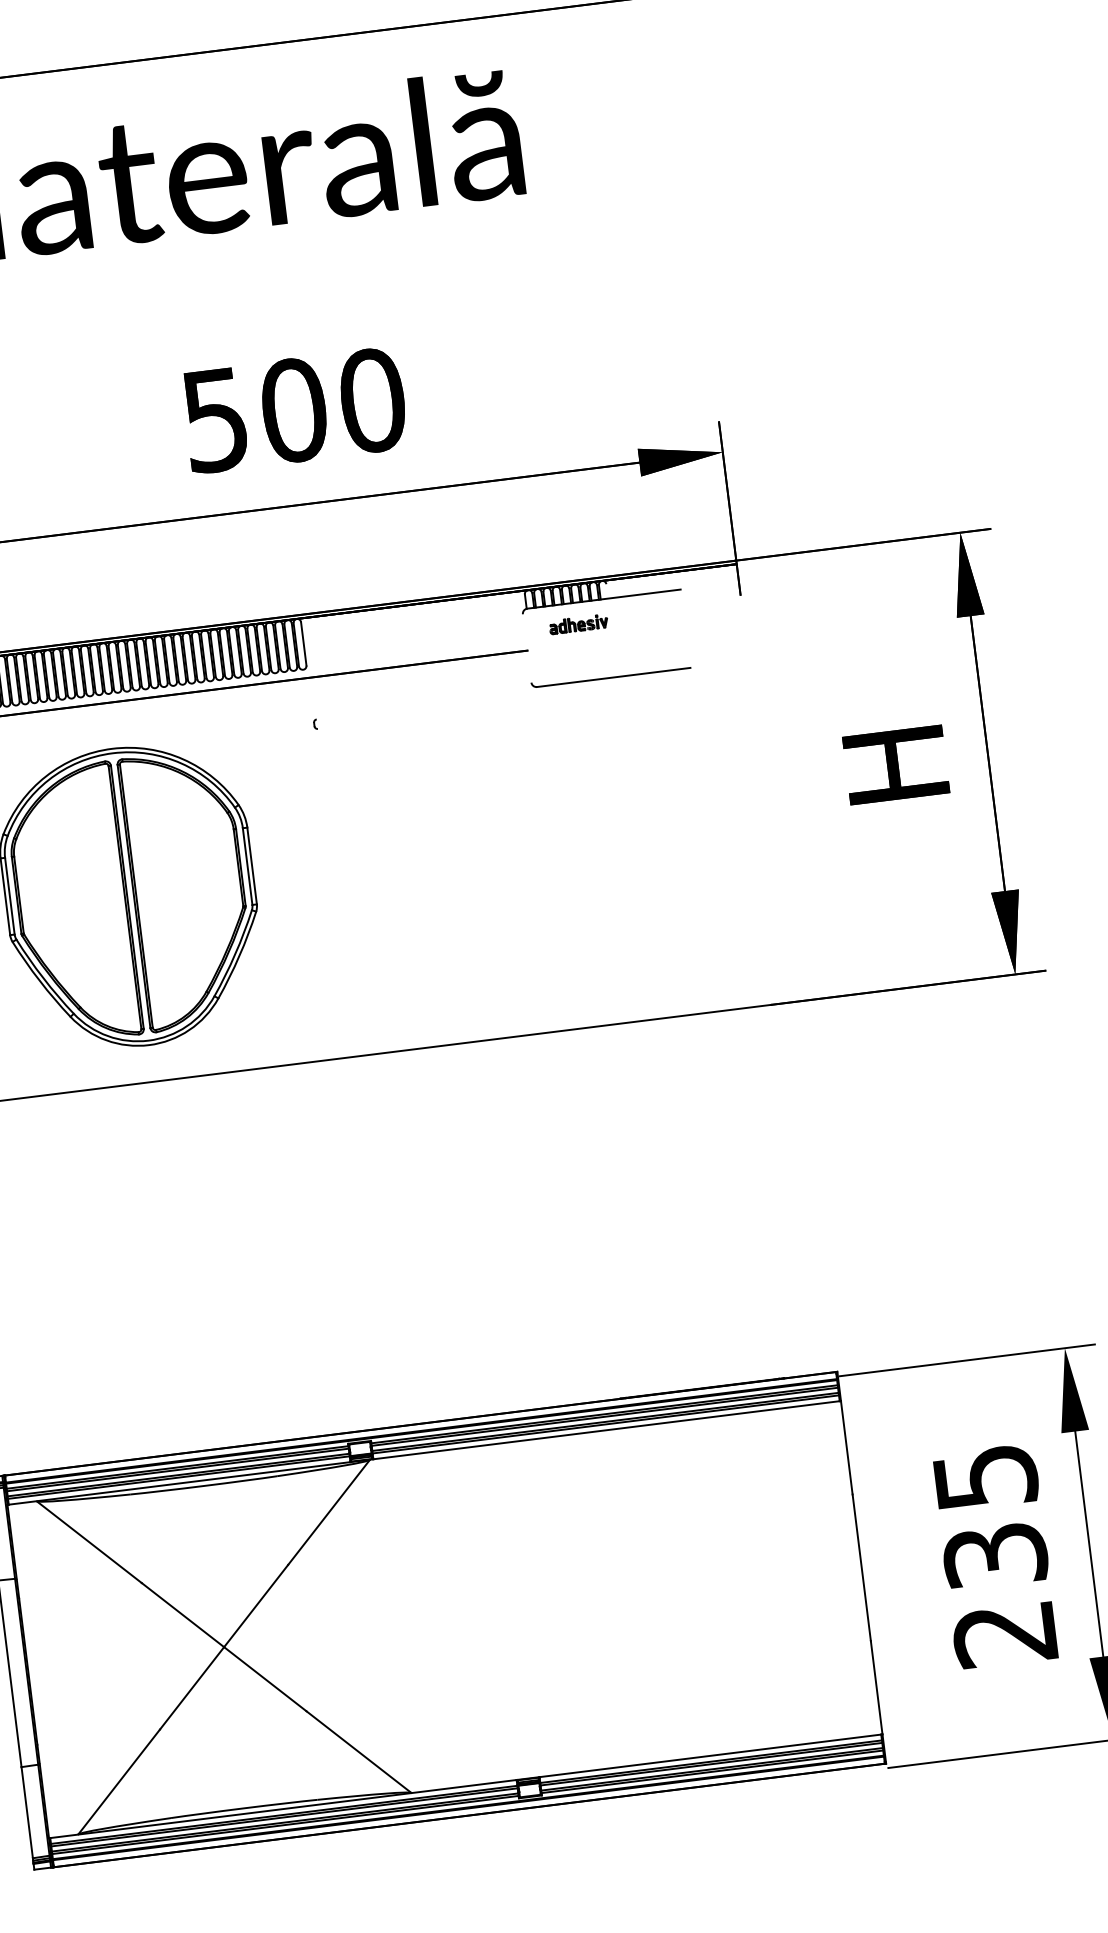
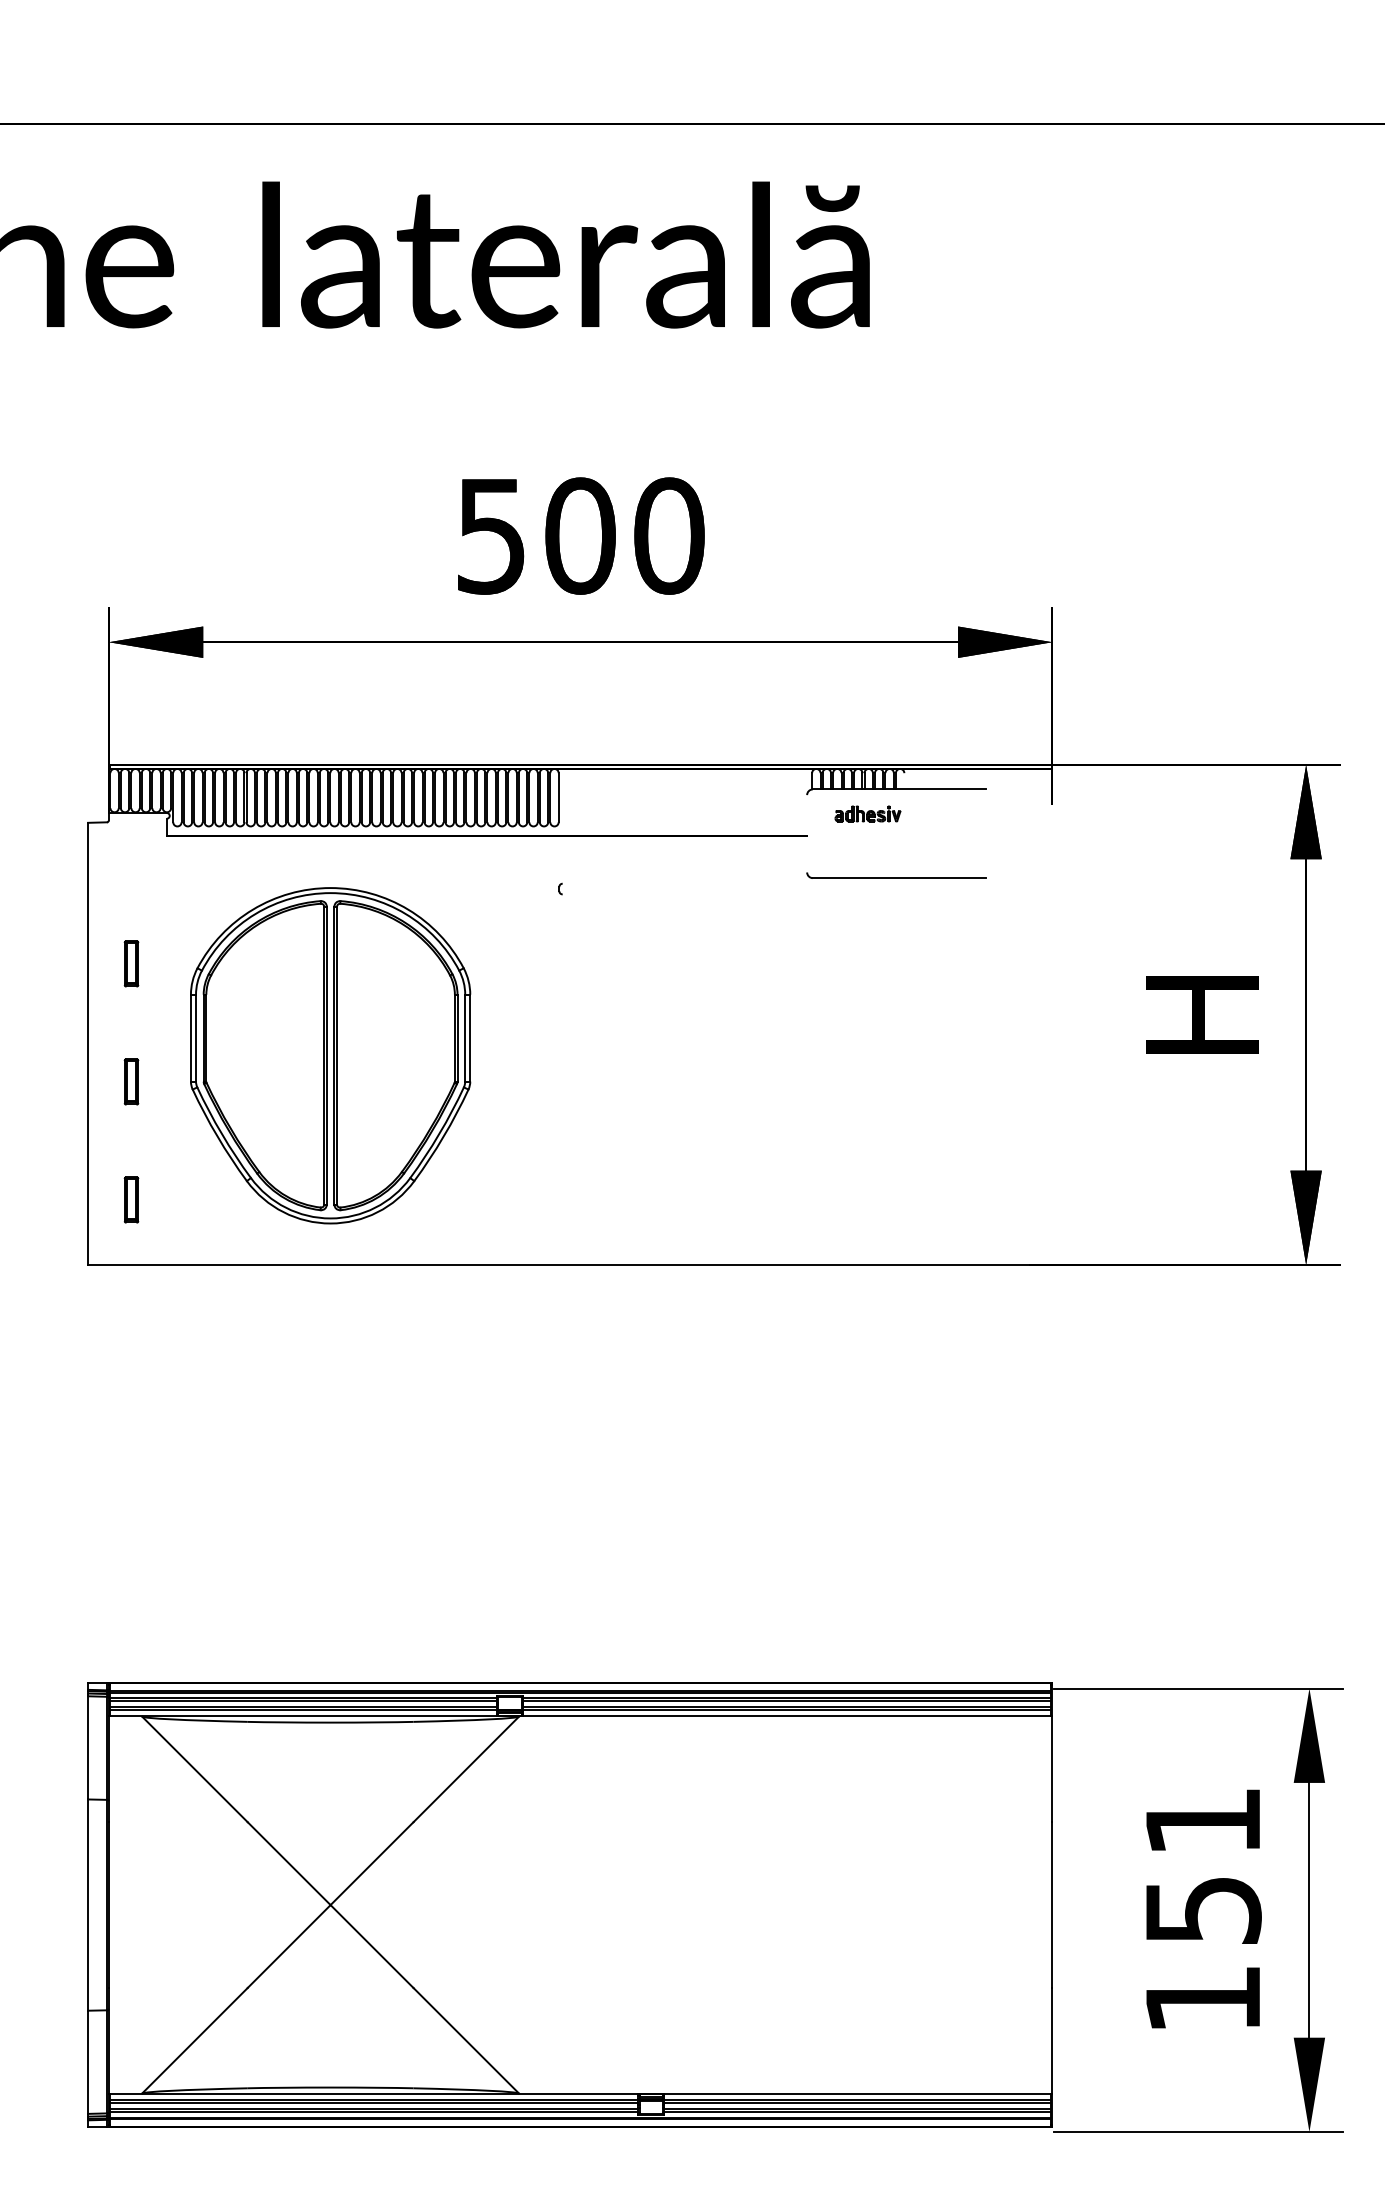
text: (994, 1556) -> (1202, 1911), 235 -> 151

